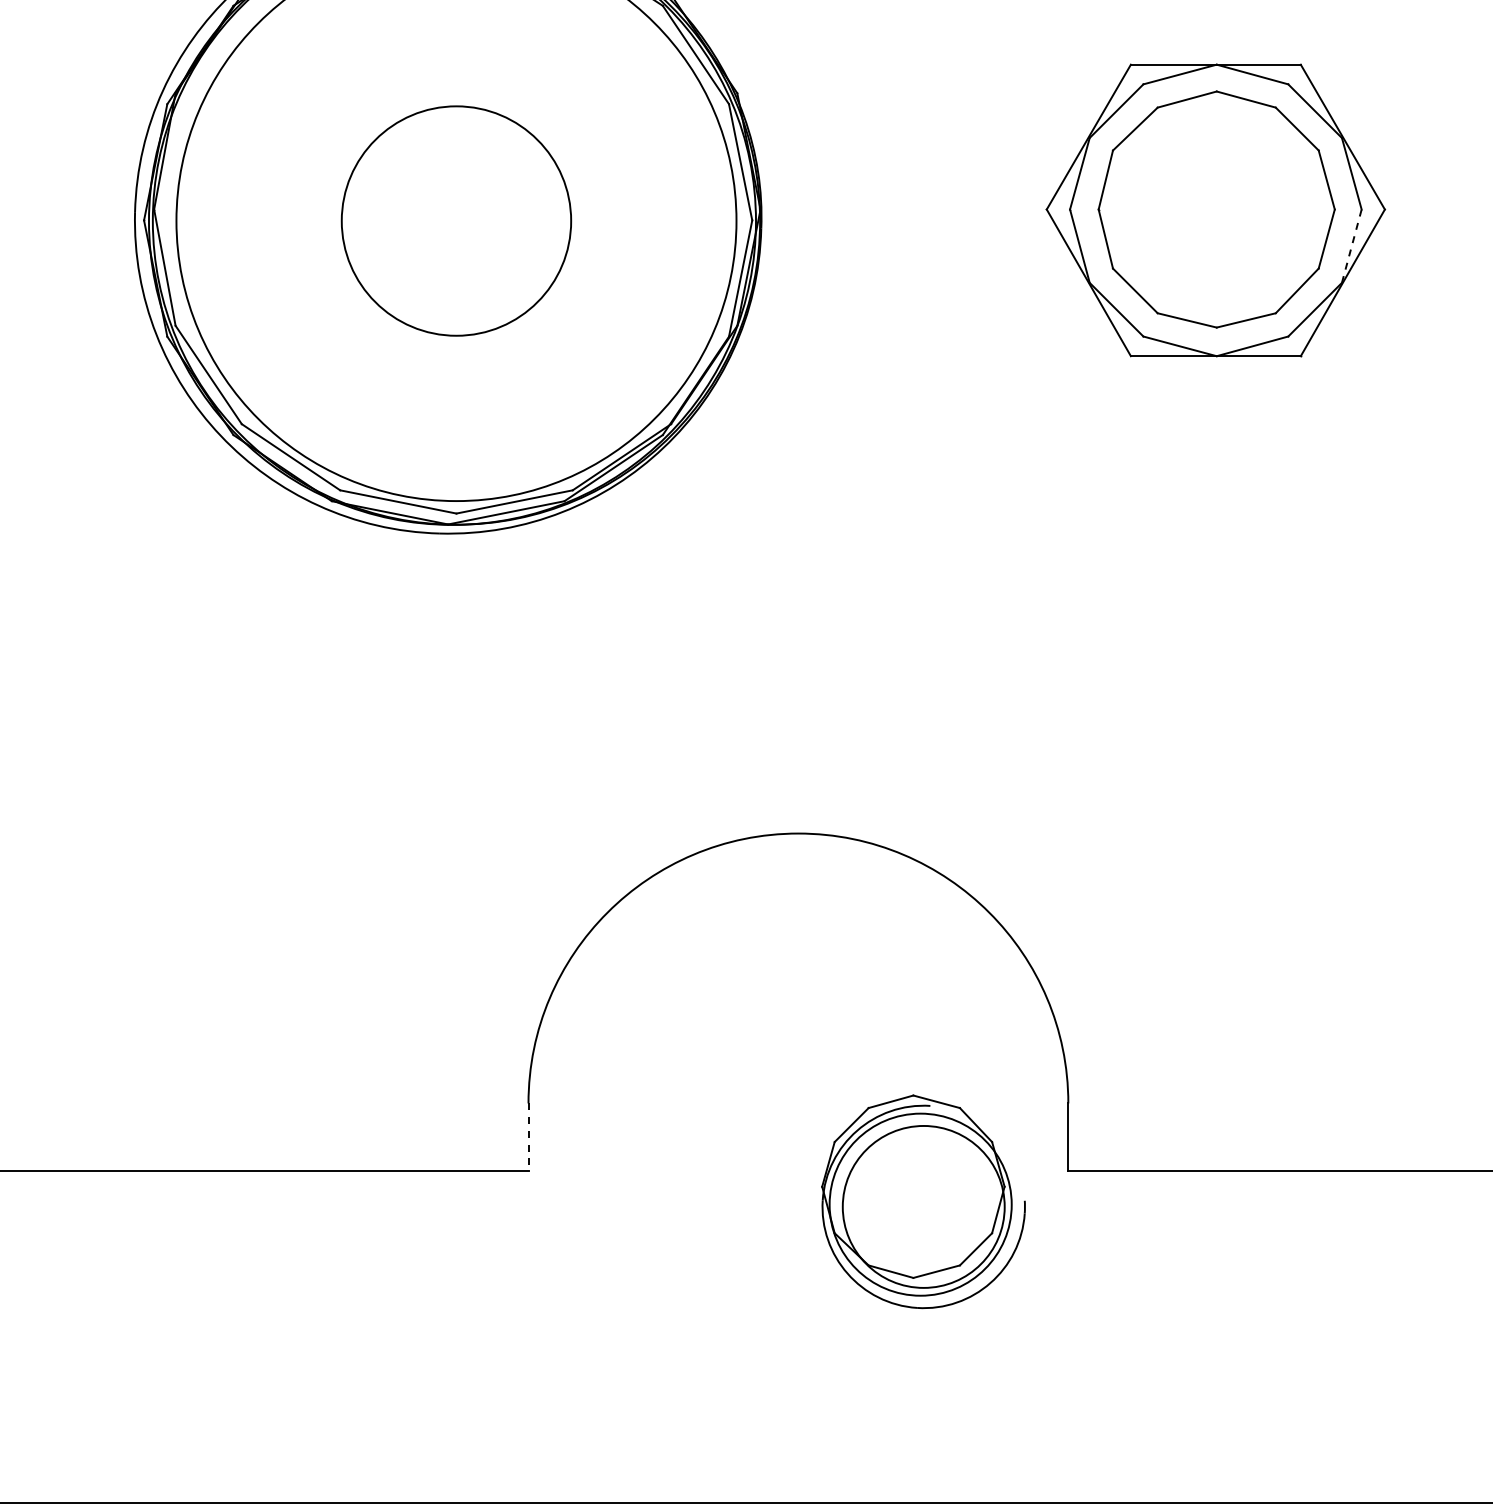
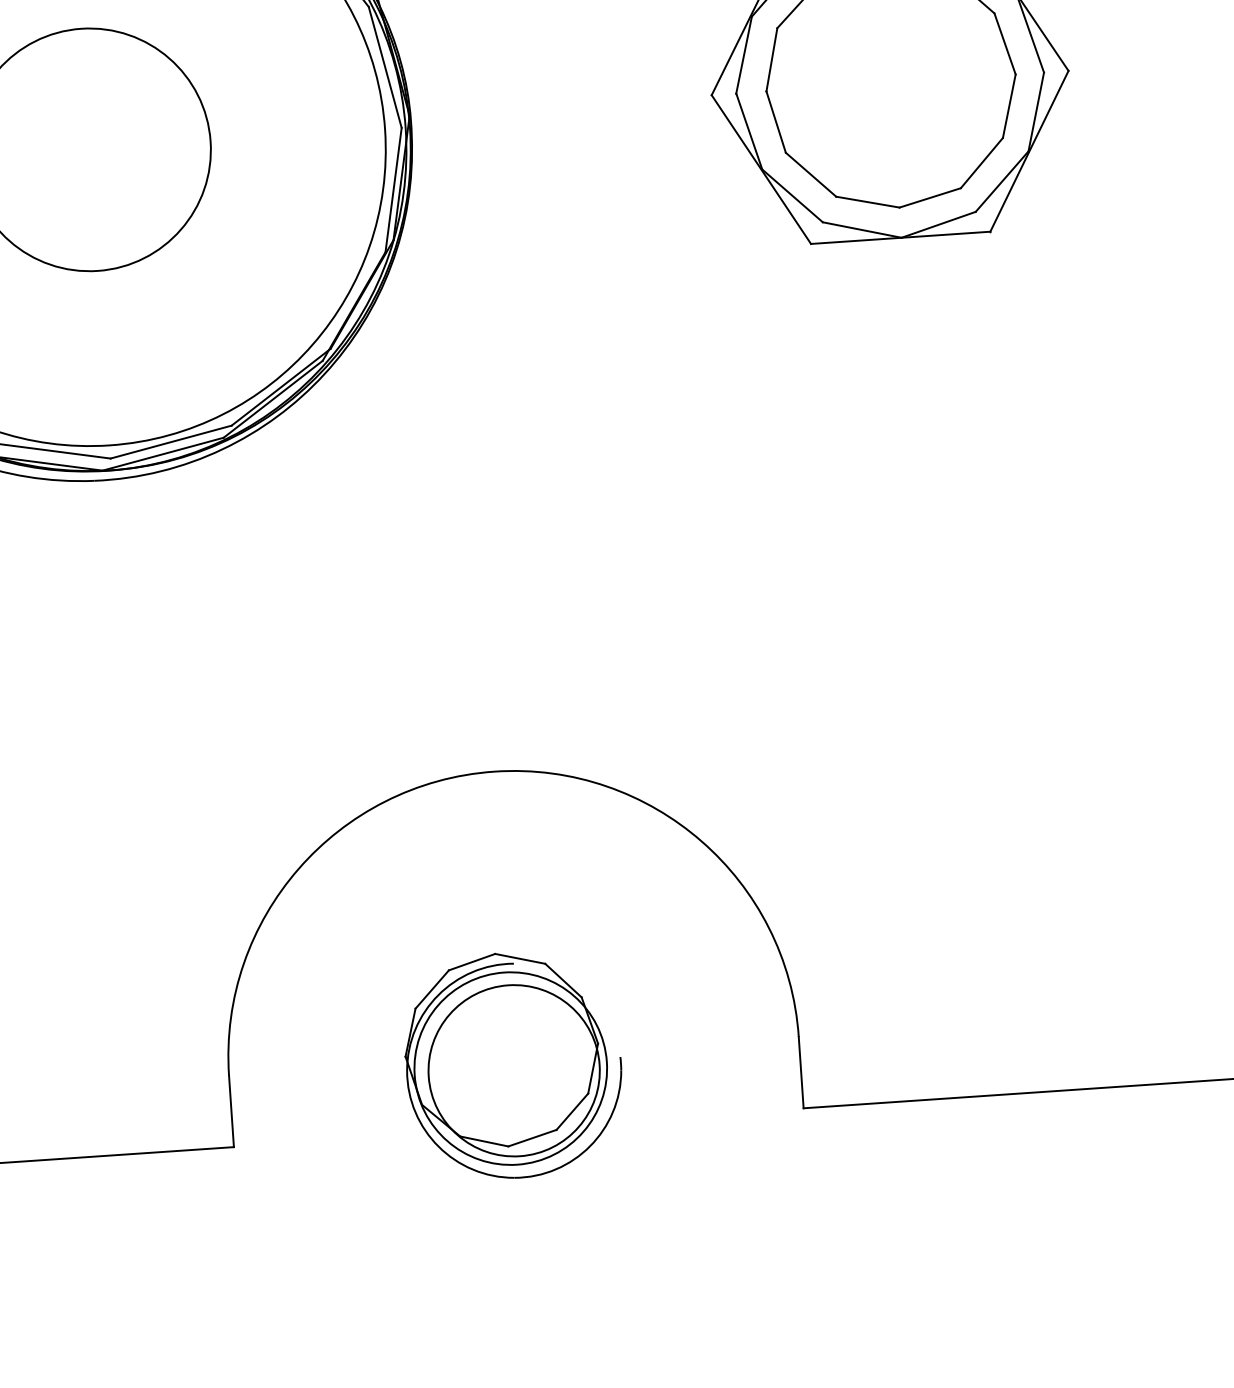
line: (1351, 246) -> (1035, 112), dashed -> solid
line: (528, 1137) -> (231, 1111), dashed -> solid
part: (923, 1201) -> (513, 1065), moved

